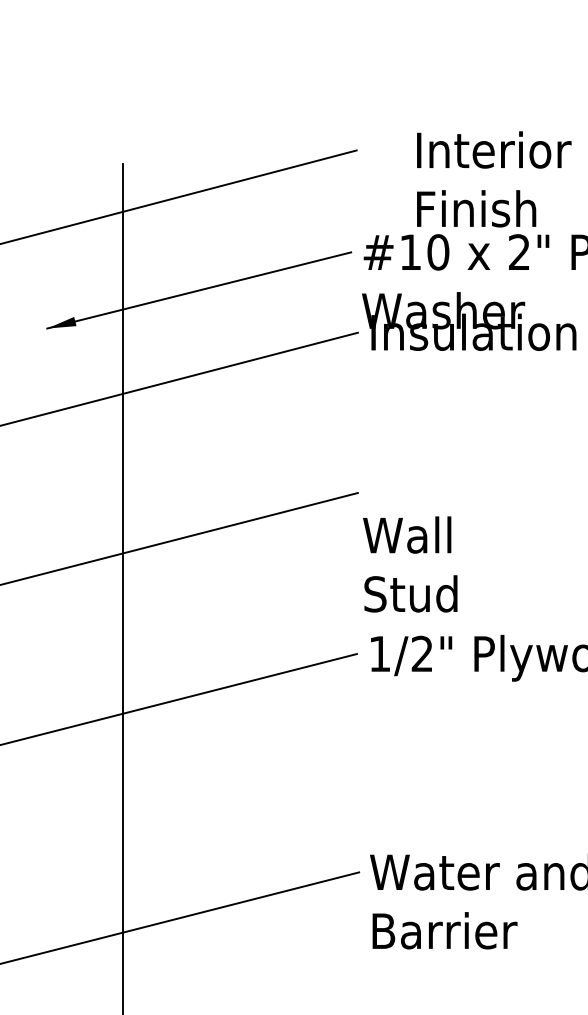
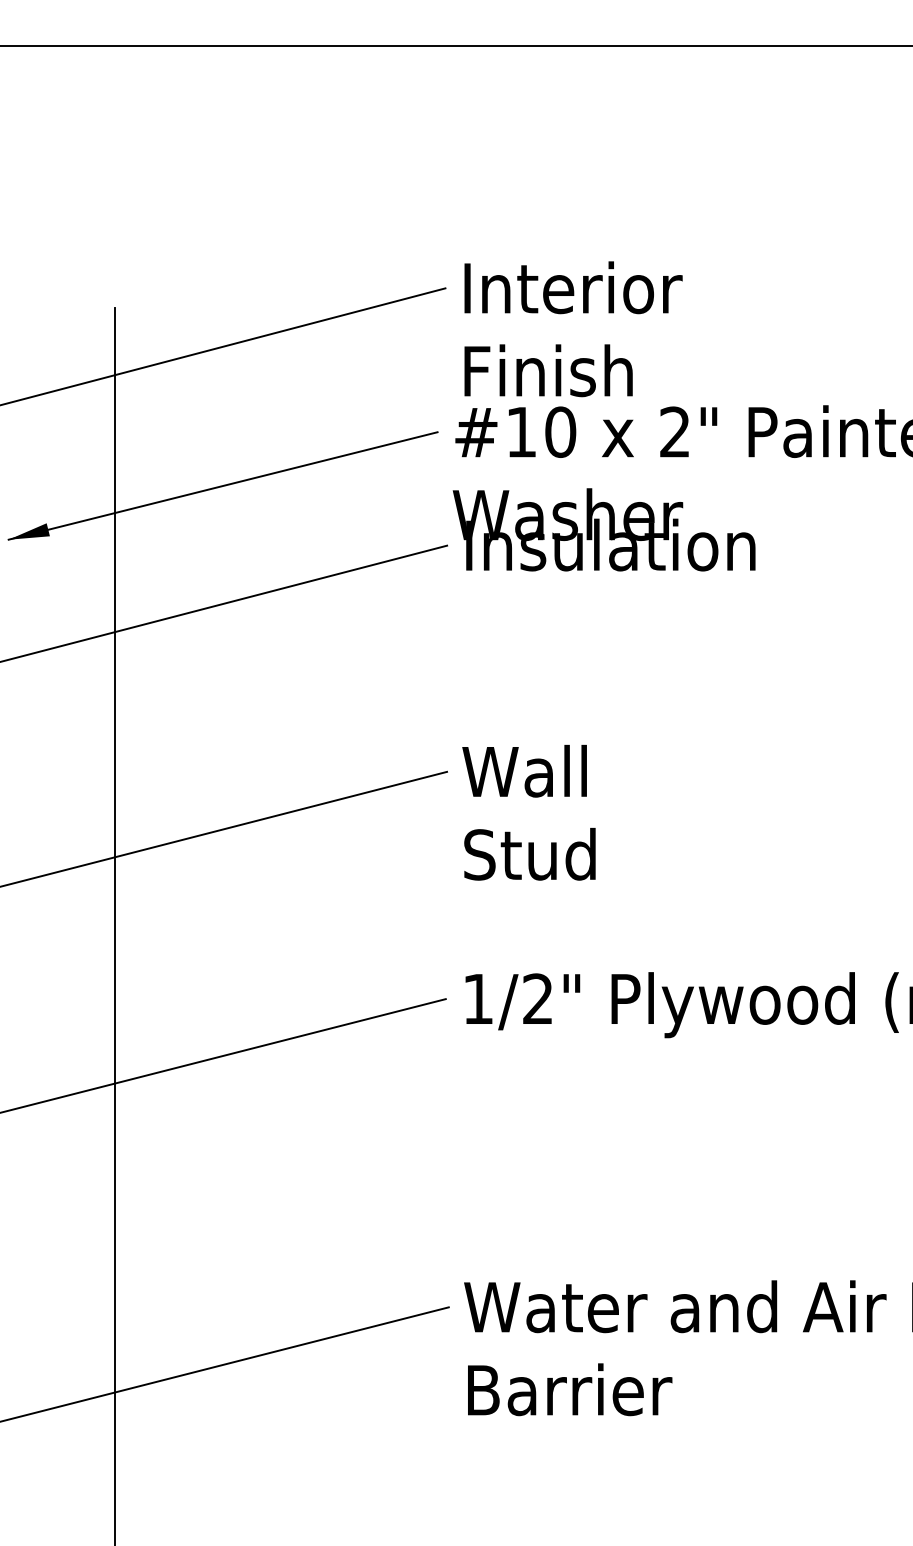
text: (494, 179) -> (573, 329), moved
text: (409, 564) -> (528, 812), moved

